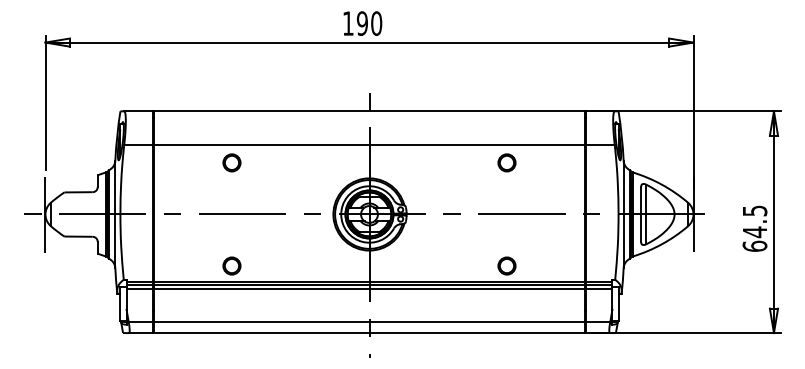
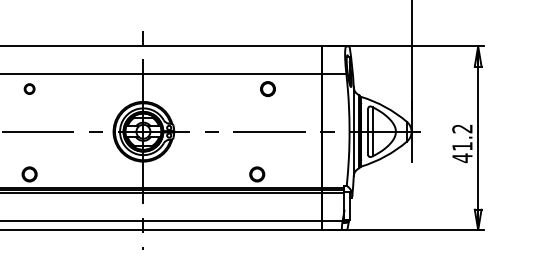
circle: (231, 162) -> (29, 88), size x0.7
circle: (506, 162) -> (267, 88), moved
text: (754, 228) -> (462, 143), 64.5 -> 41.2

